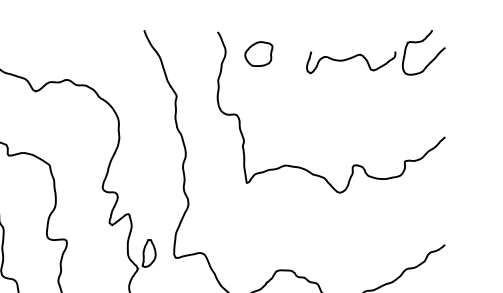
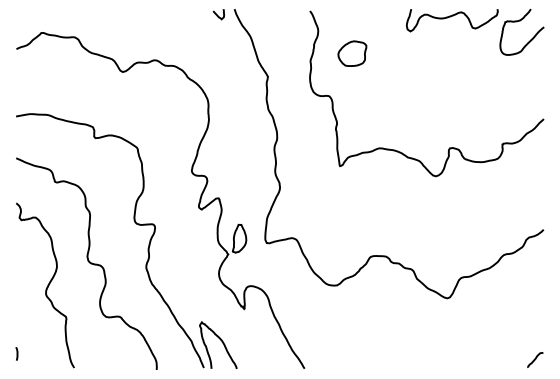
curve: (127, 35) -> (217, 14), added
part: (258, 53) -> (352, 53), moved
curve: (349, 59) -> (450, 17), moved

